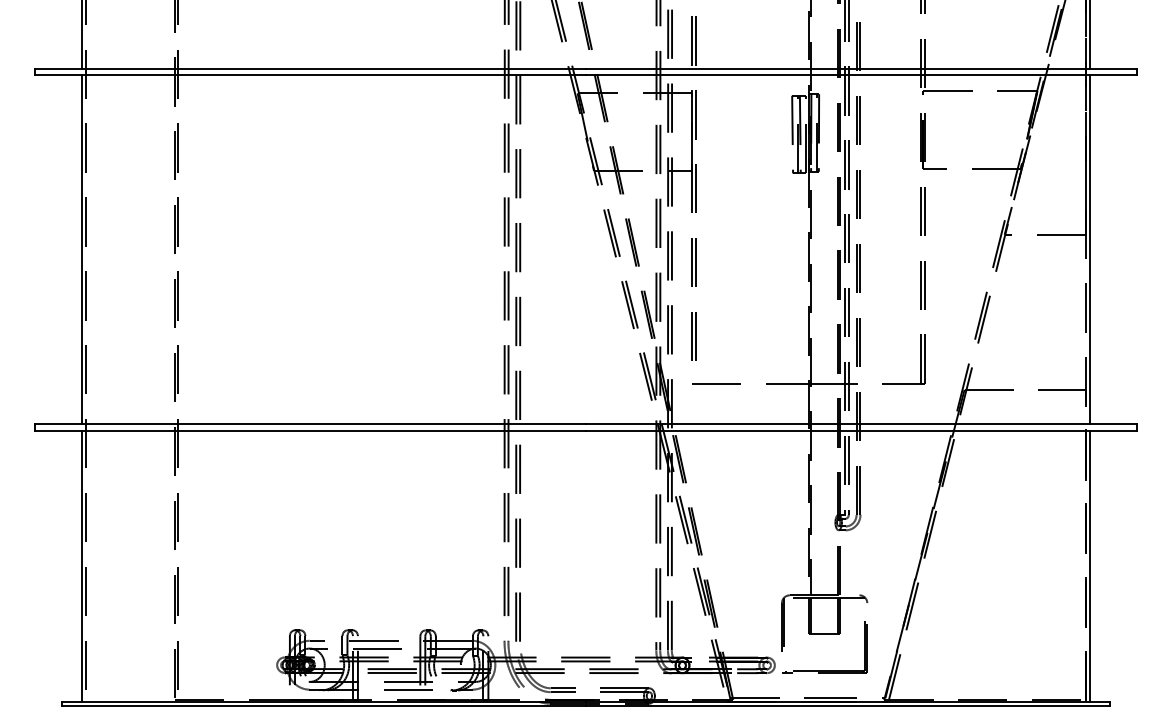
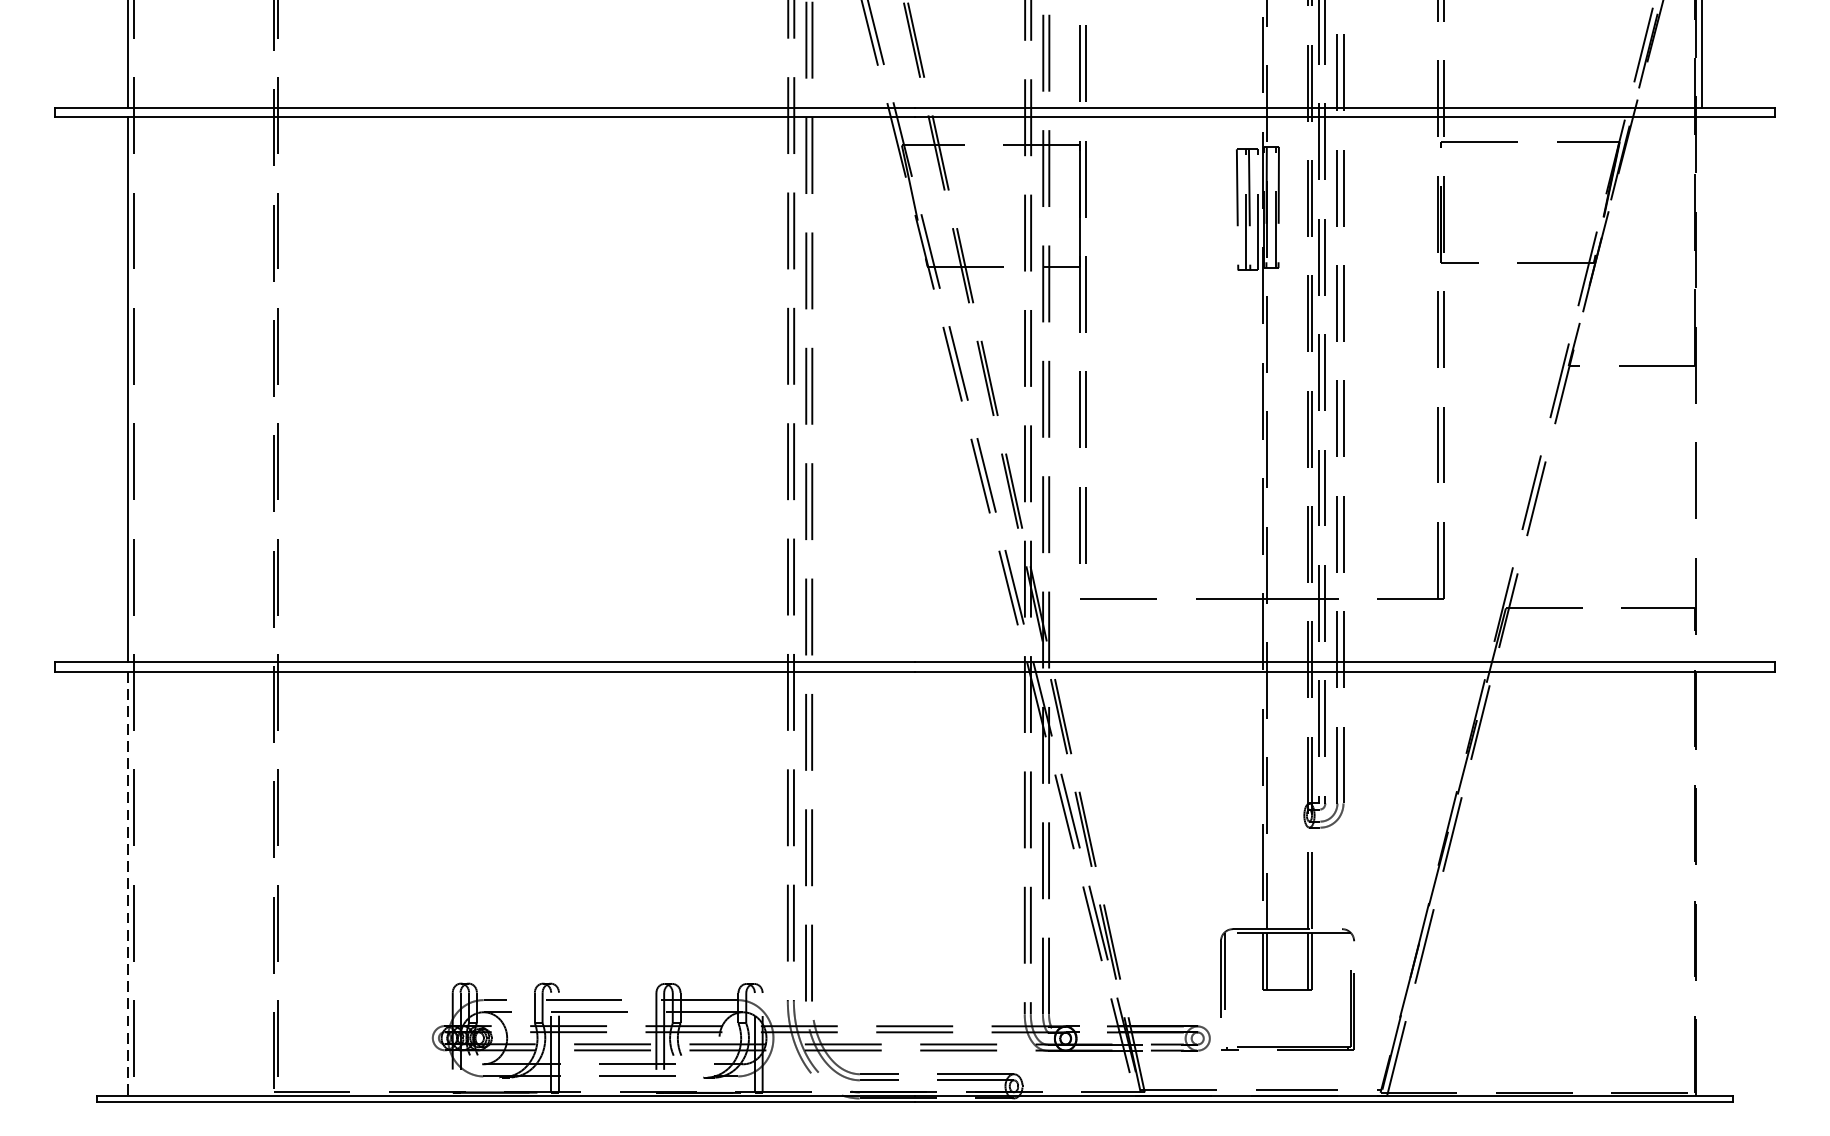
line: (1090, 249) -> (1702, 389), removed
line: (81, 566) -> (127, 884), solid -> dashed
line: (1090, 566) -> (1702, 884), removed

